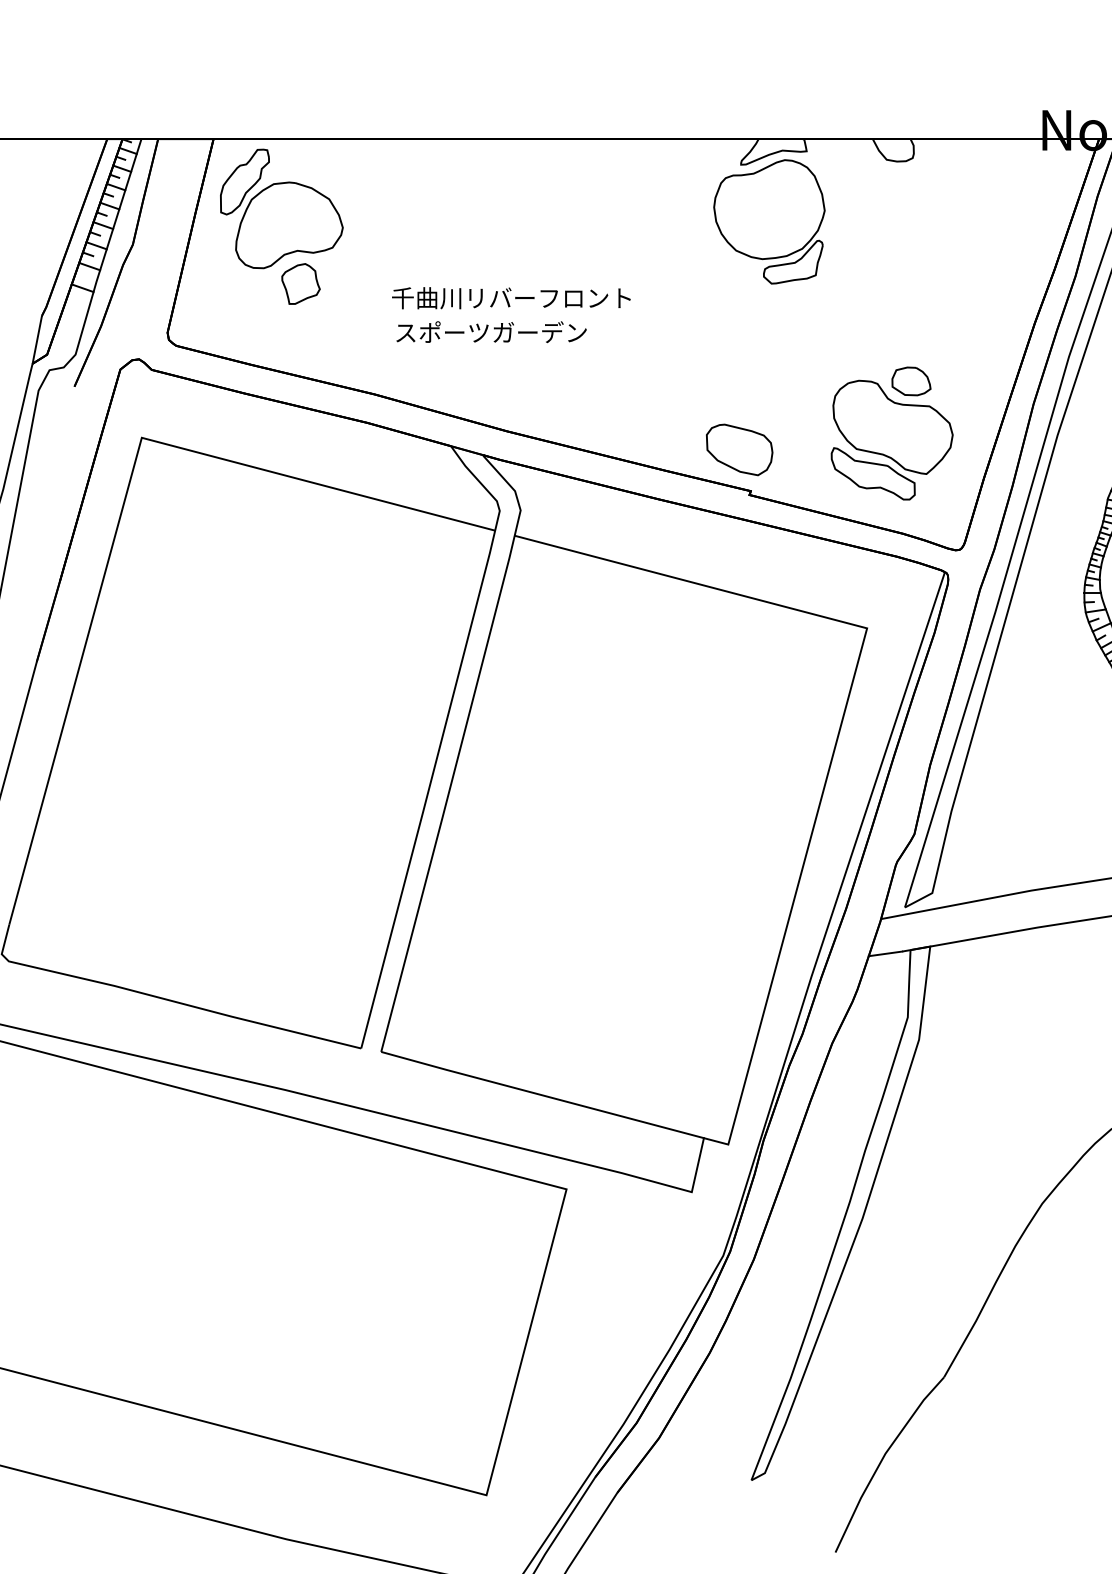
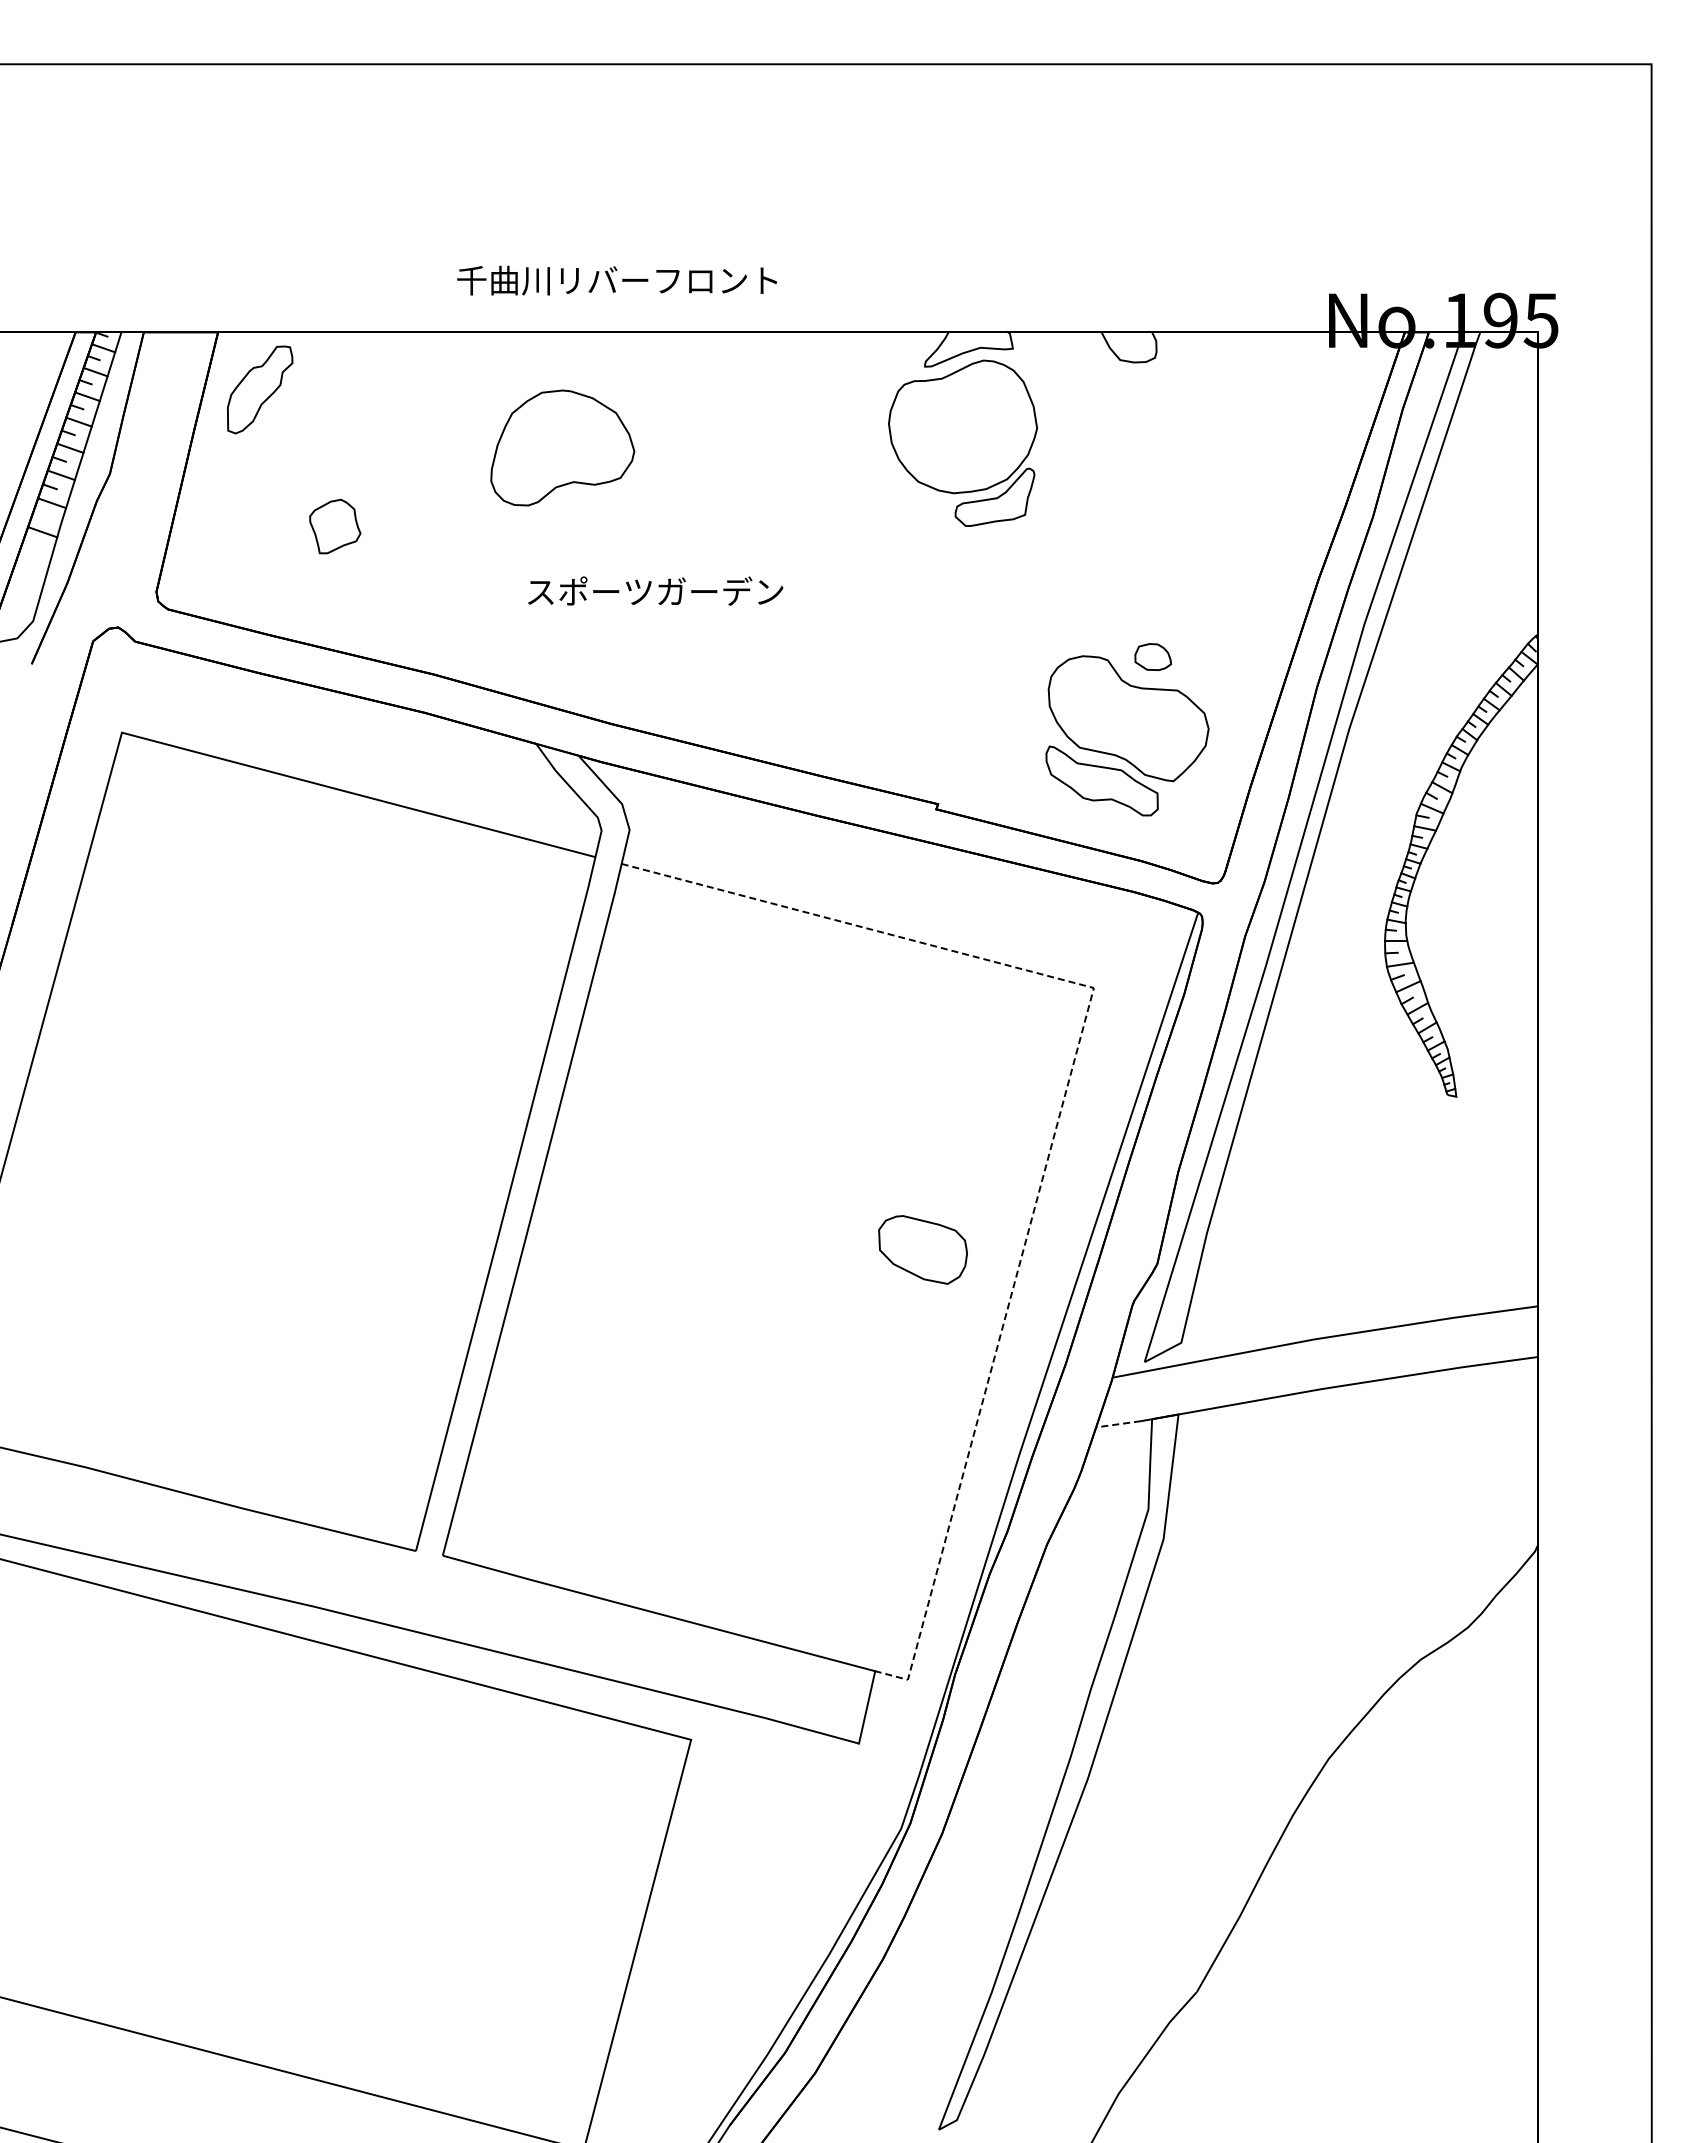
part: (289, 225) -> (562, 447), moved
text: (511, 298) -> (617, 280), moved
text: (491, 331) -> (655, 590), moved
part: (910, 380) -> (1152, 656), size x0.7
part: (739, 449) -> (922, 1249), moved
line: (841, 722) -> (1059, 1114), solid -> dashed
line: (885, 954) -> (1118, 1424), solid -> dashed

